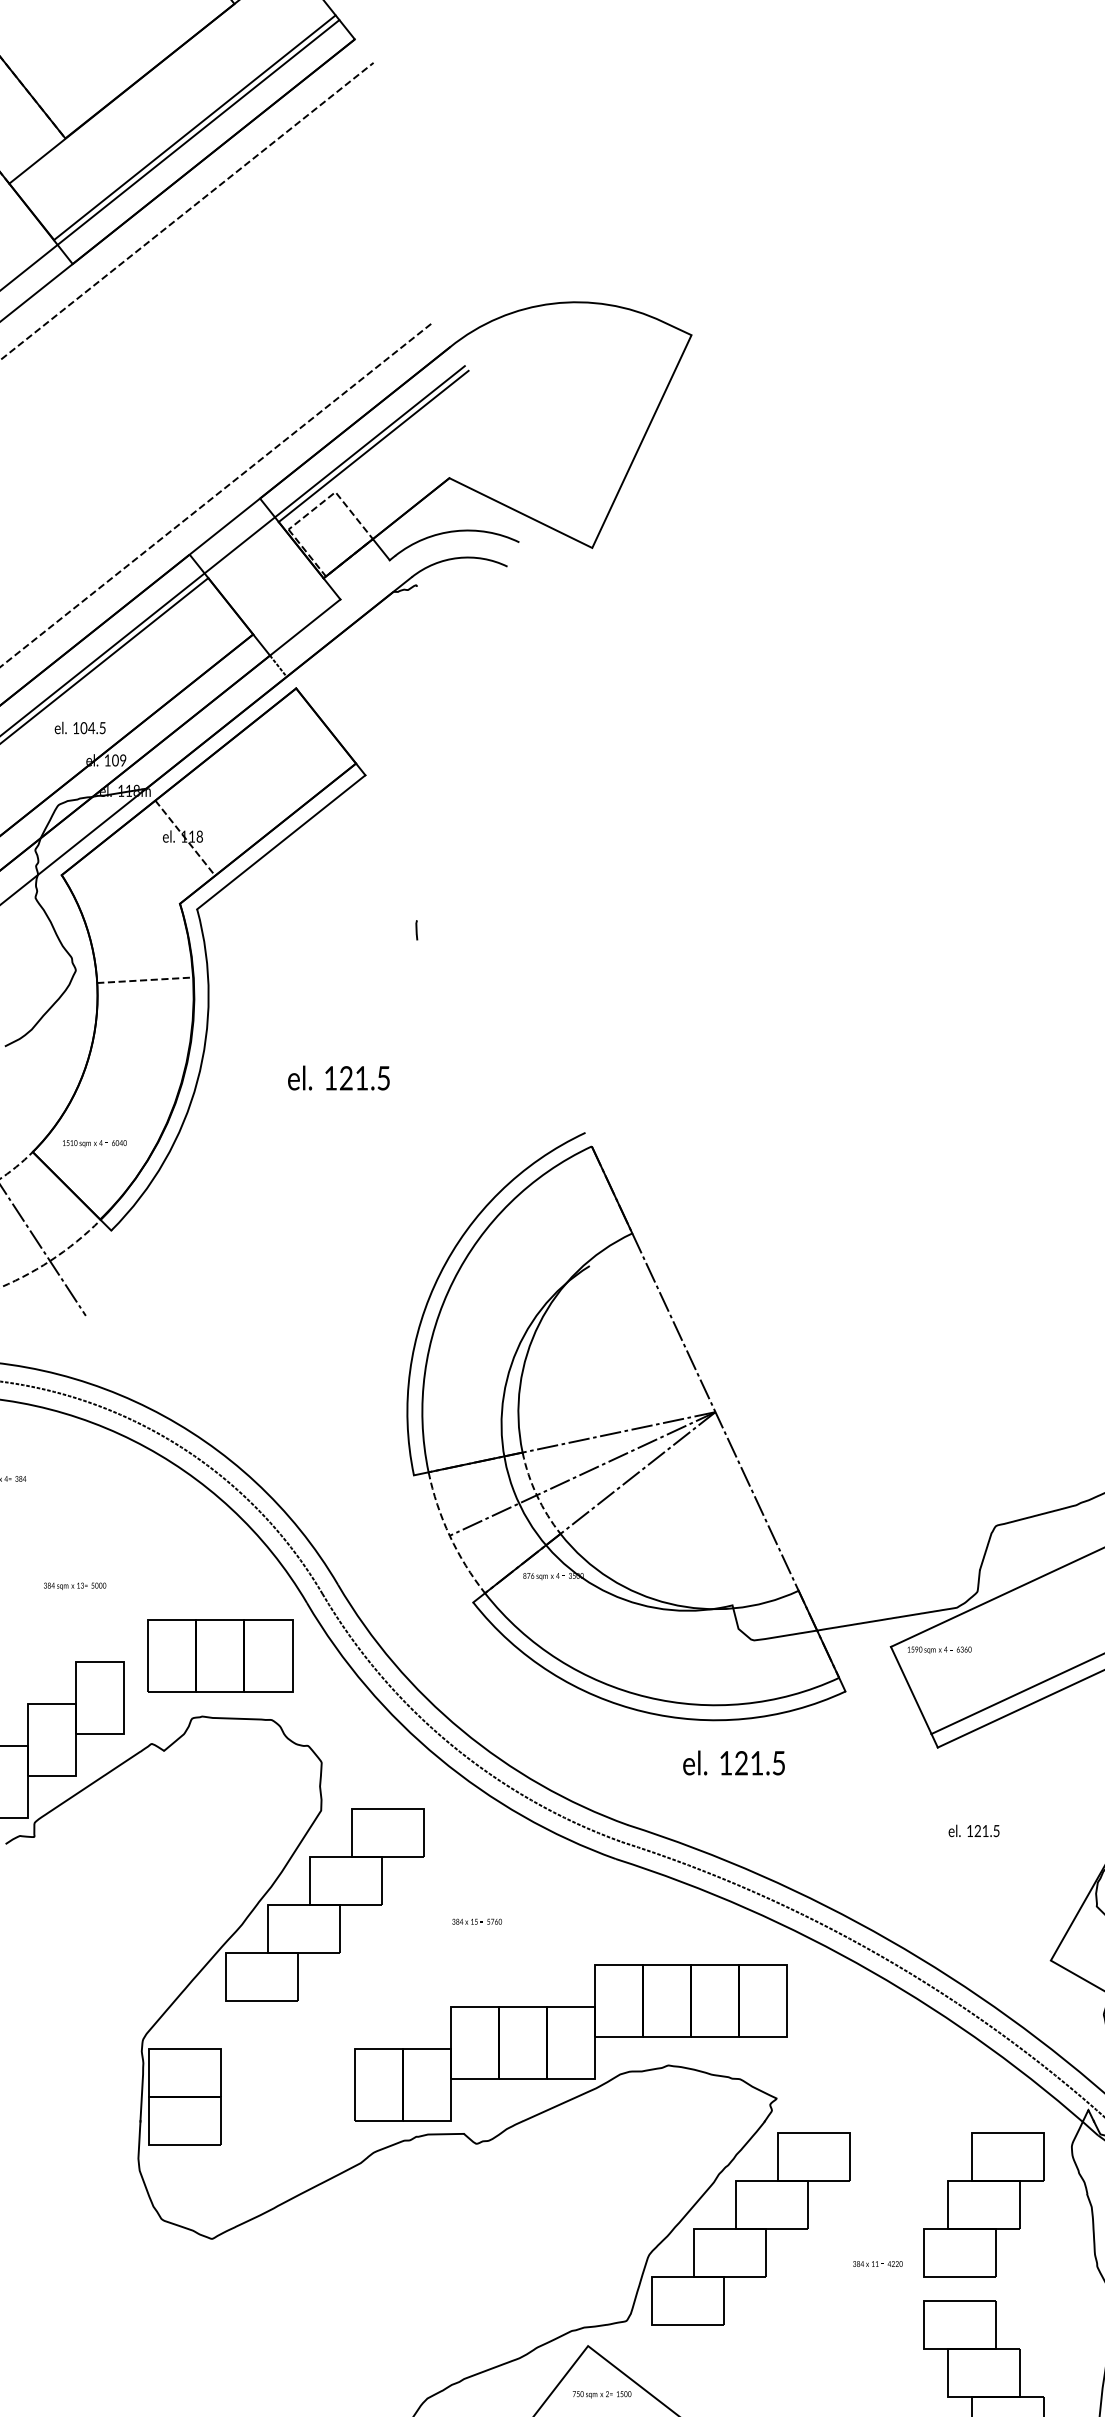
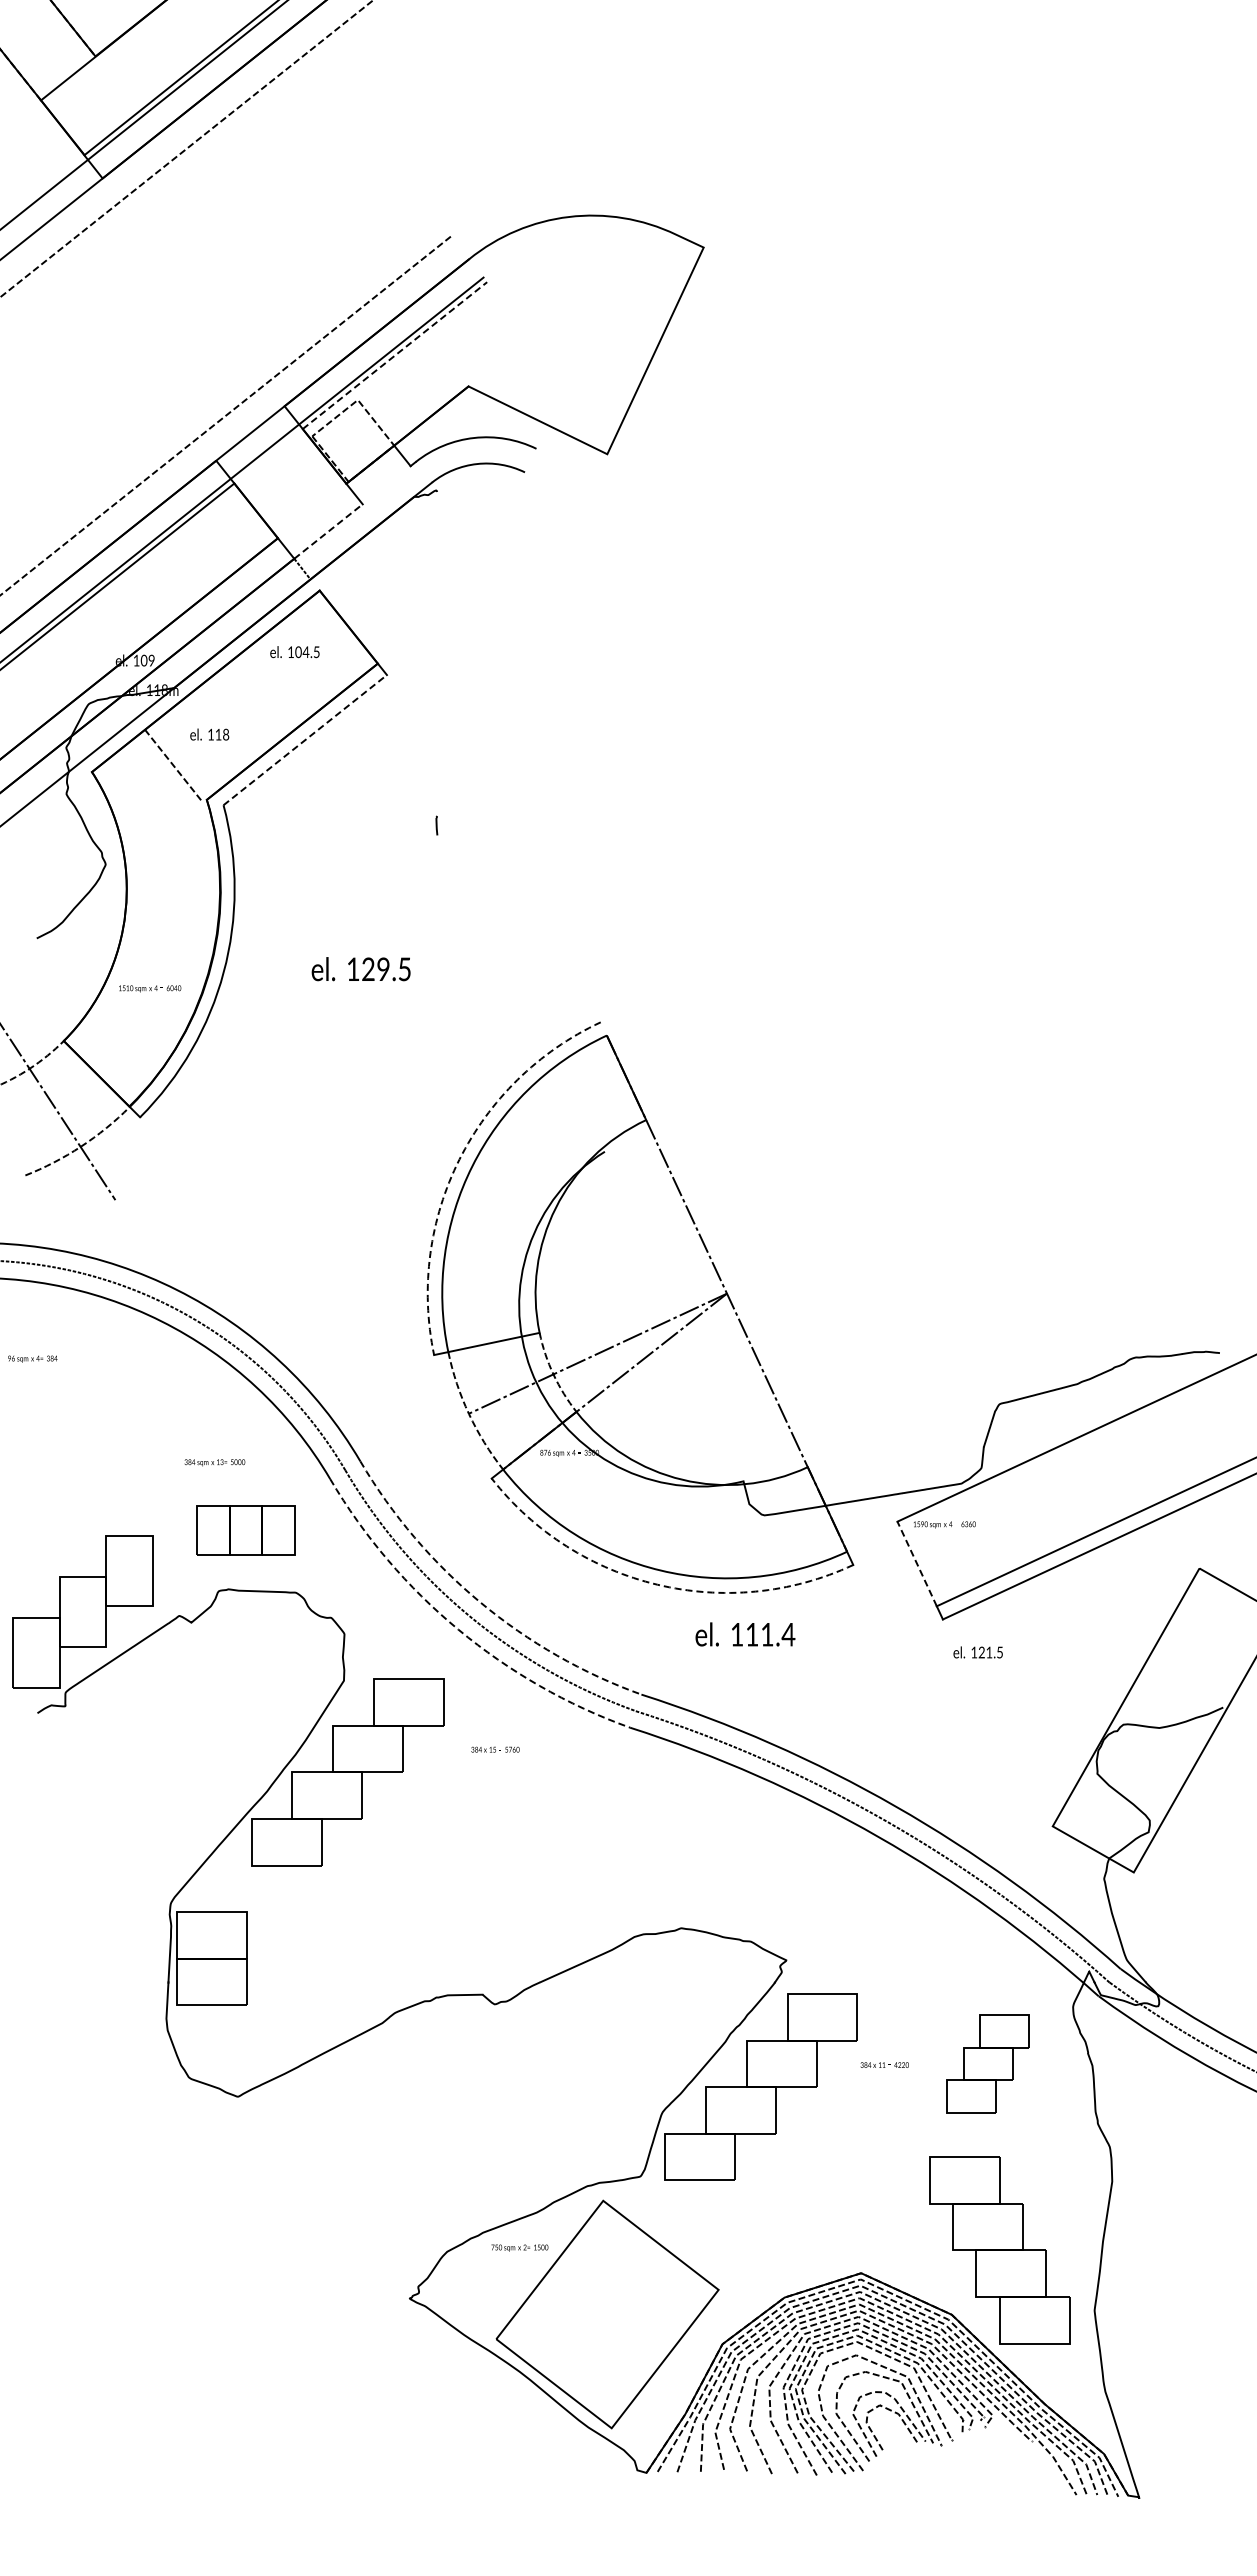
line: (373, 446) -> (394, 355), solid -> dashed
line: (305, 627) -> (328, 531), solid -> dashed
text: (79, 728) -> (294, 652), moved
line: (184, 837) -> (173, 765), moved
line: (281, 841) -> (305, 739), solid -> dashed
line: (144, 979) -> (172, 873), removed
text: (361, 1077) -> (383, 968), 121.5 -> 129.5
text: (95, 1143) -> (150, 988), moved
line: (440, 1274) -> (459, 1159), solid -> dashed
line: (571, 1441) -> (587, 1322), removed
text: (74, 1585) -> (214, 1462), moved
part: (219, 1655) -> (245, 1530), size x0.7
line: (911, 1689) -> (917, 1563), solid -> dashed
line: (643, 1711) -> (657, 1584), solid -> dashed
arc: (461, 1730) -> (480, 1602), solid -> dashed
arc: (439, 1757) -> (458, 1629), solid -> dashed
text: (760, 1763) -> (770, 1634), 121.5 -> 111.4
text: (973, 1830) -> (977, 1652), moved
text: (477, 1921) -> (495, 1749), moved
part: (570, 2043) -> (586, 1906), removed
part: (983, 2204) -> (987, 2063), size x0.7
text: (877, 2263) -> (884, 2064), moved
text: (601, 2394) -> (519, 2247), moved

